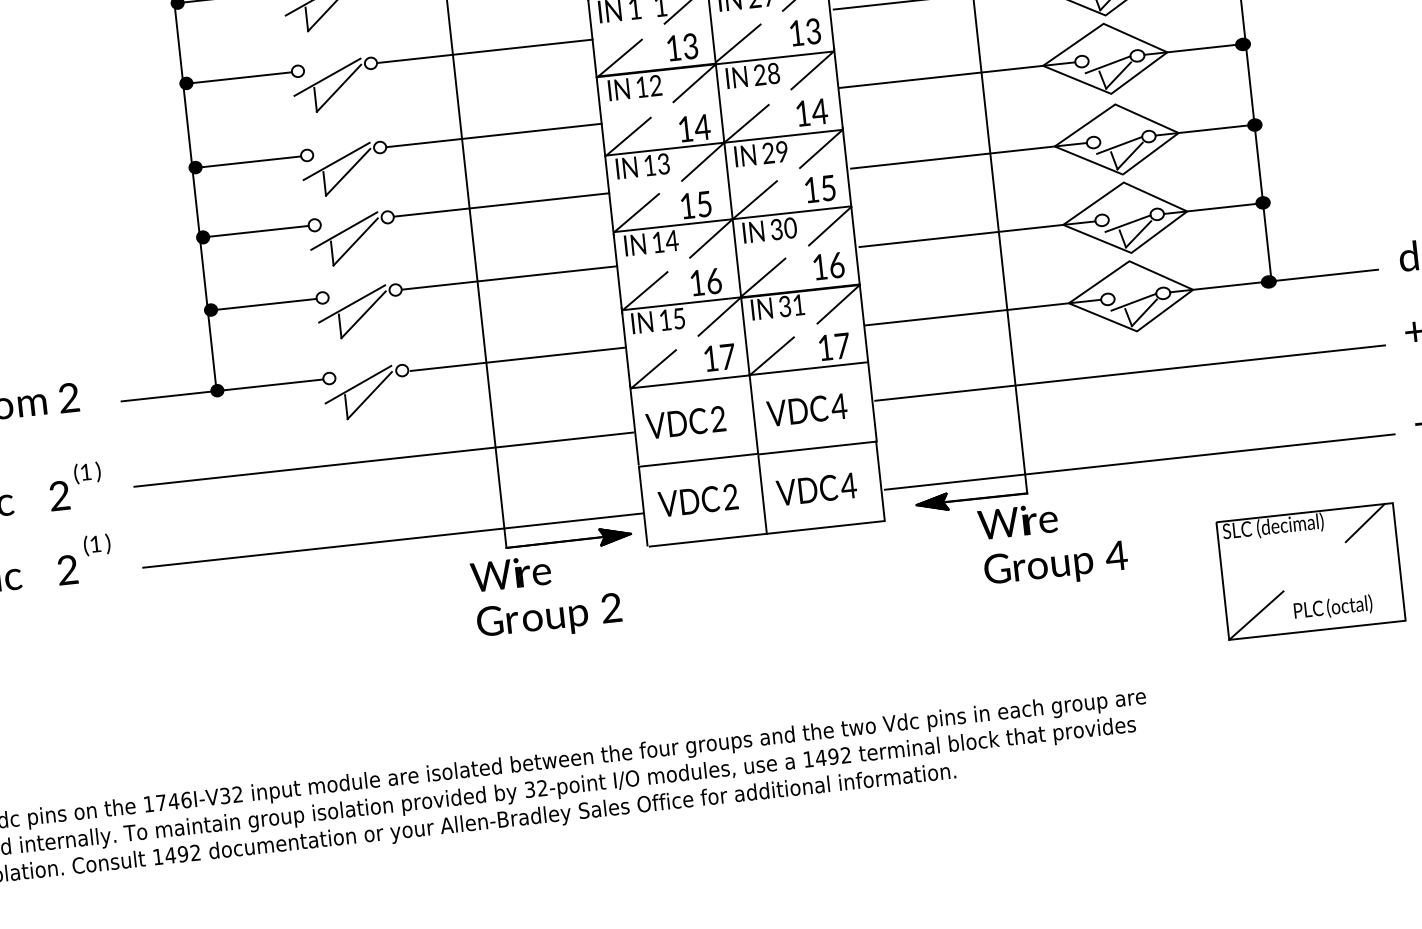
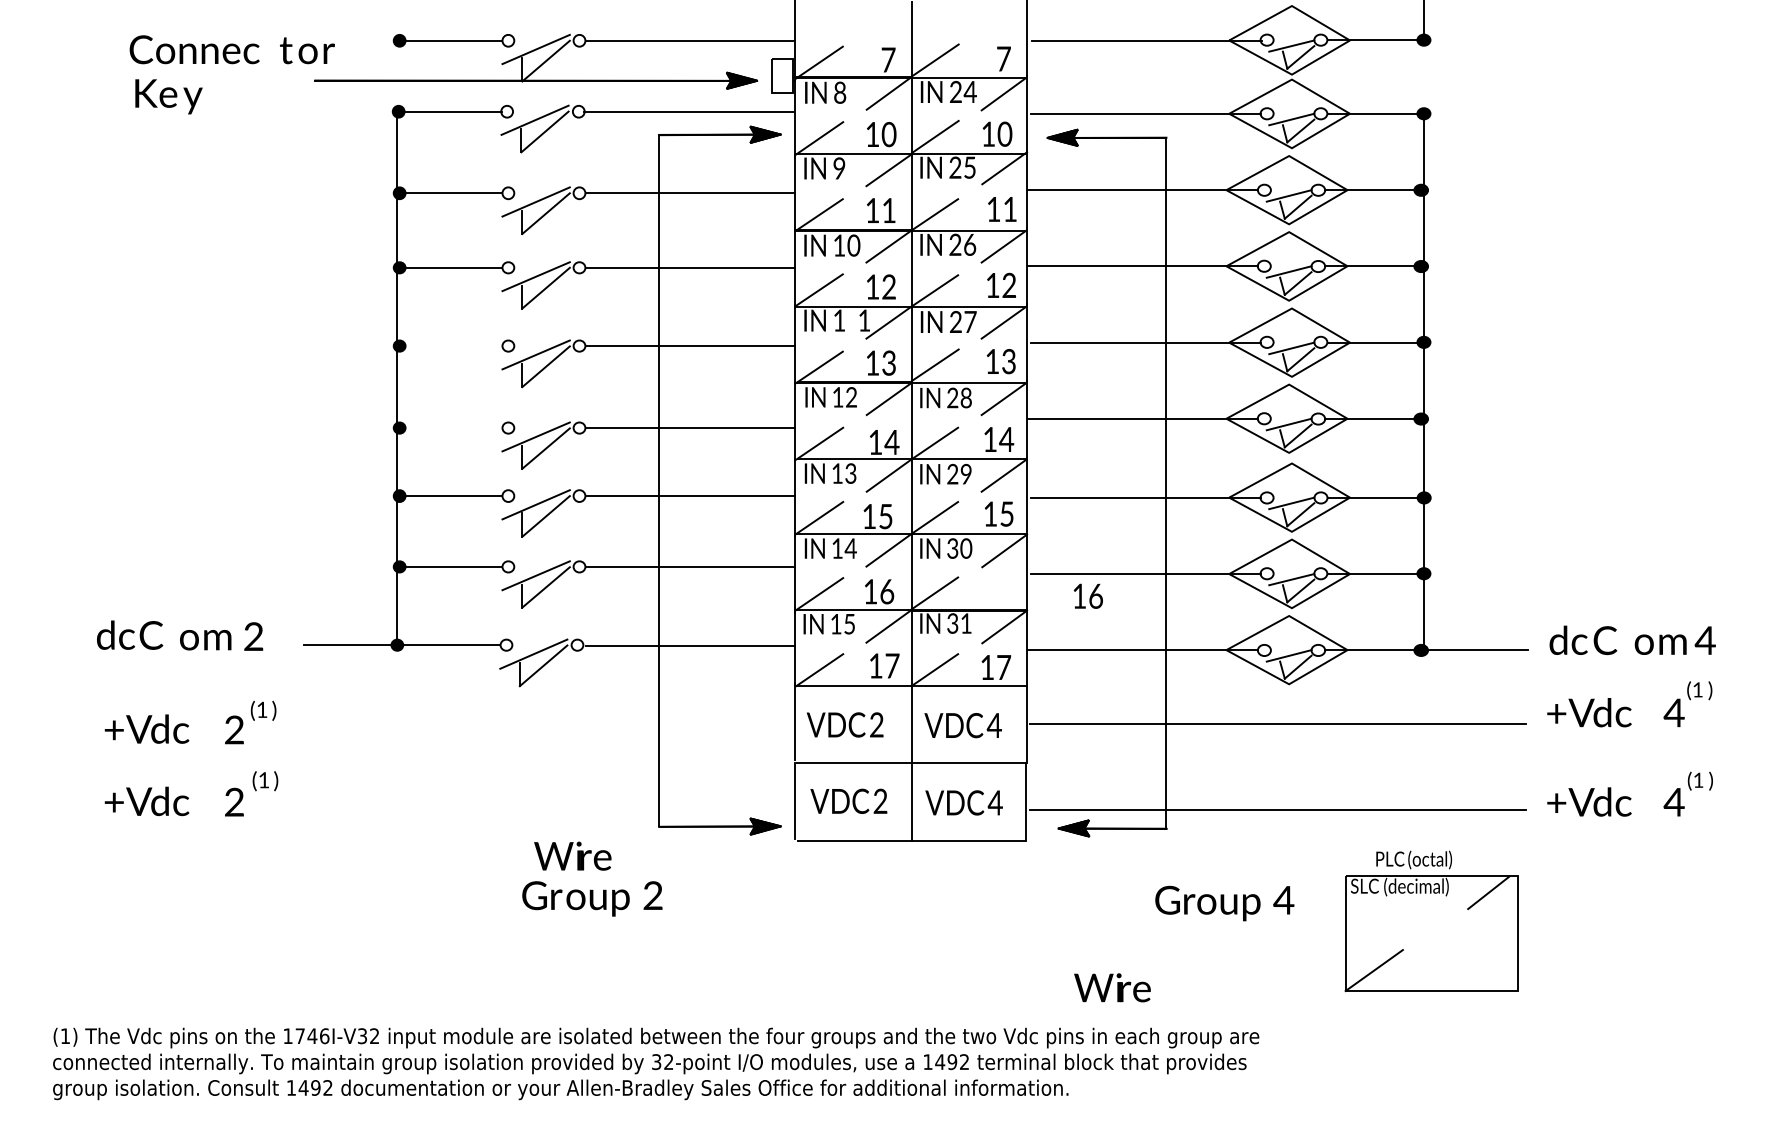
line: (240, 77) -> (452, 346), removed
line: (249, 162) -> (452, 428), removed
text: (828, 265) -> (1087, 595), moved
line: (383, 460) -> (550, 729), removed
text: (1017, 521) -> (1112, 987), moved
line: (392, 540) -> (550, 807), removed
text: (1055, 565) -> (1224, 903), moved
text: (510, 573) -> (572, 855), moved
text: (1332, 607) -> (1413, 859), moved
text: (549, 617) -> (592, 898), moved

